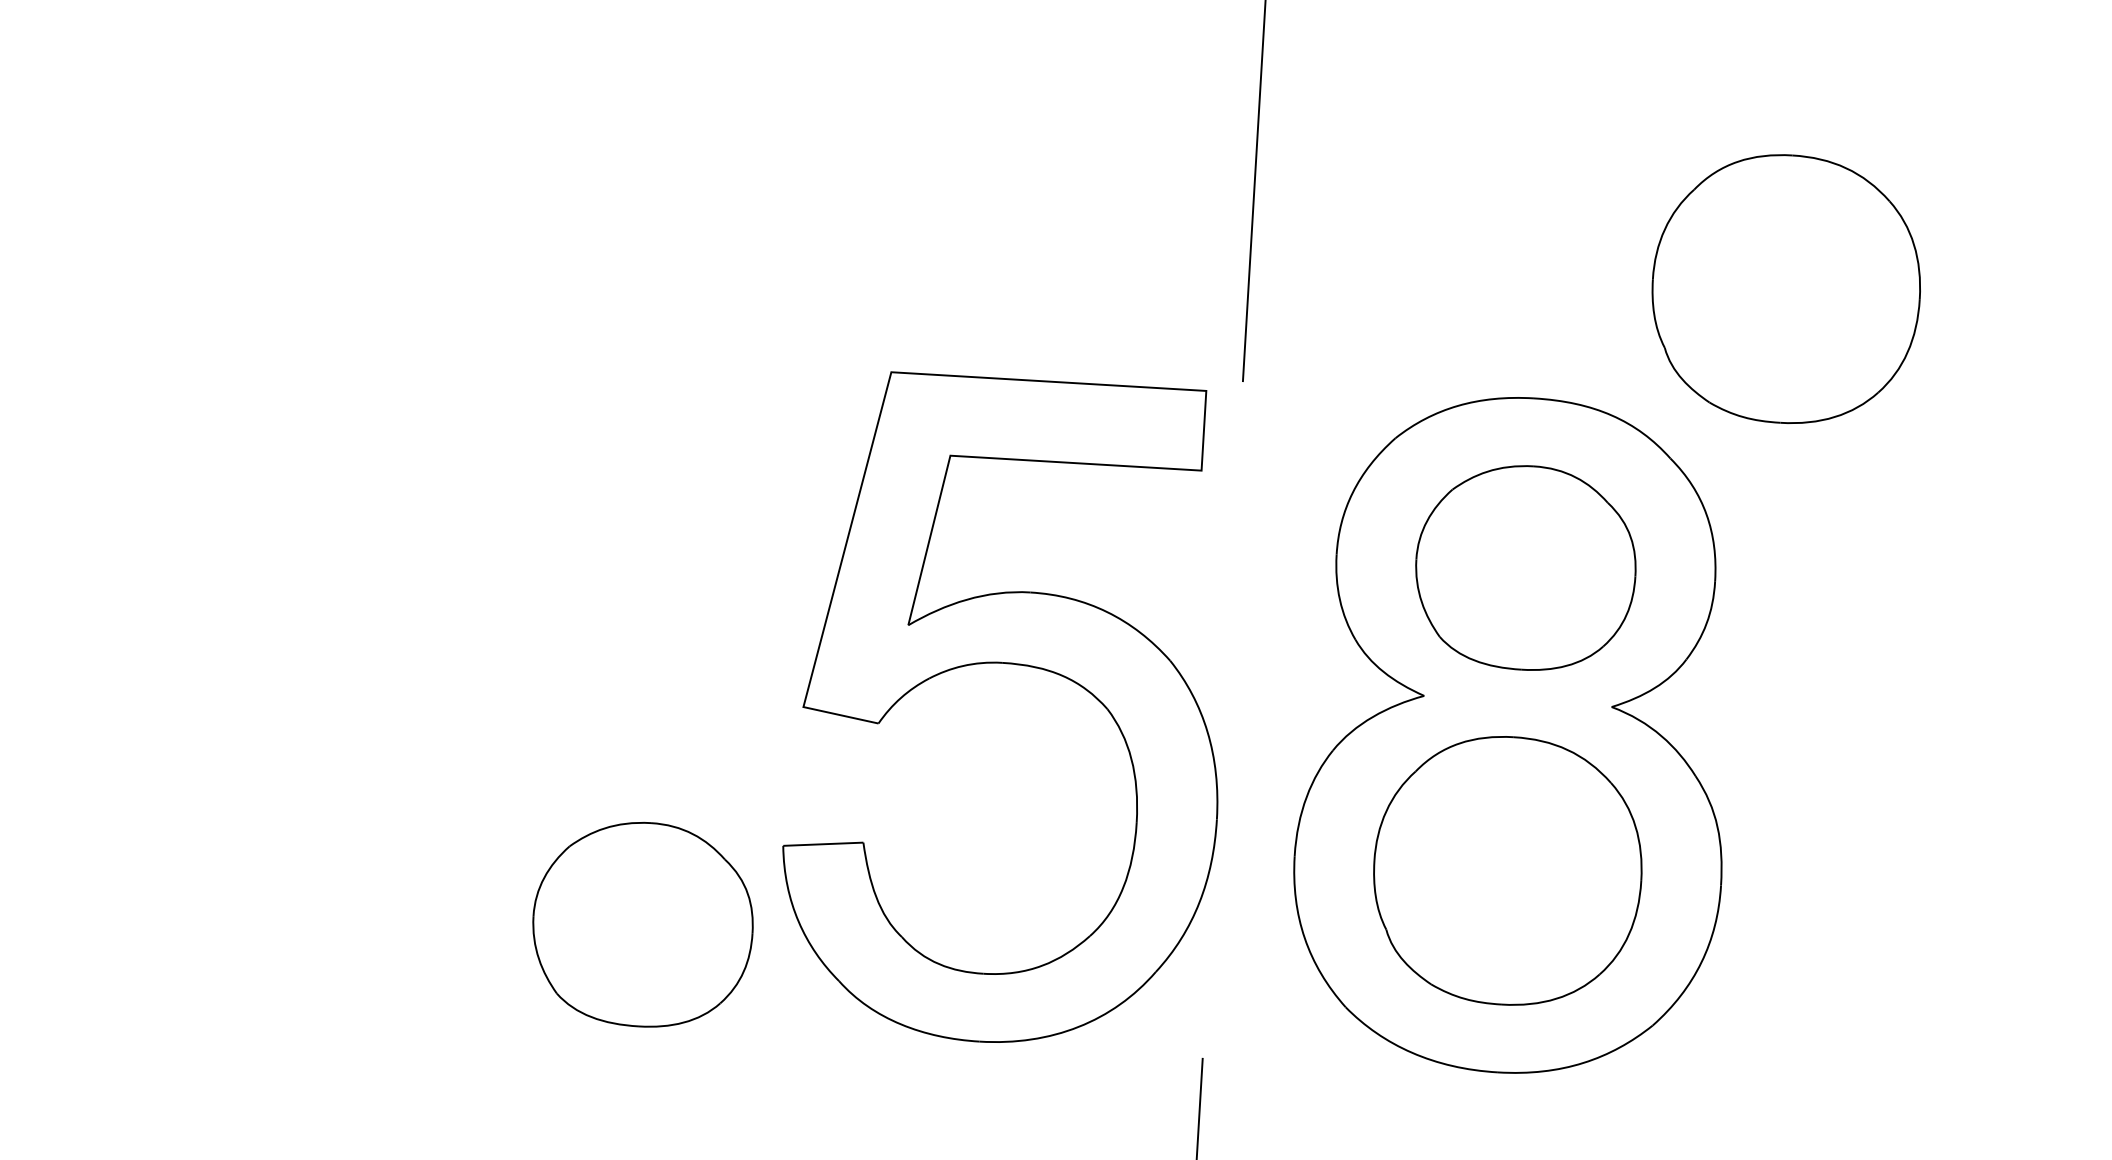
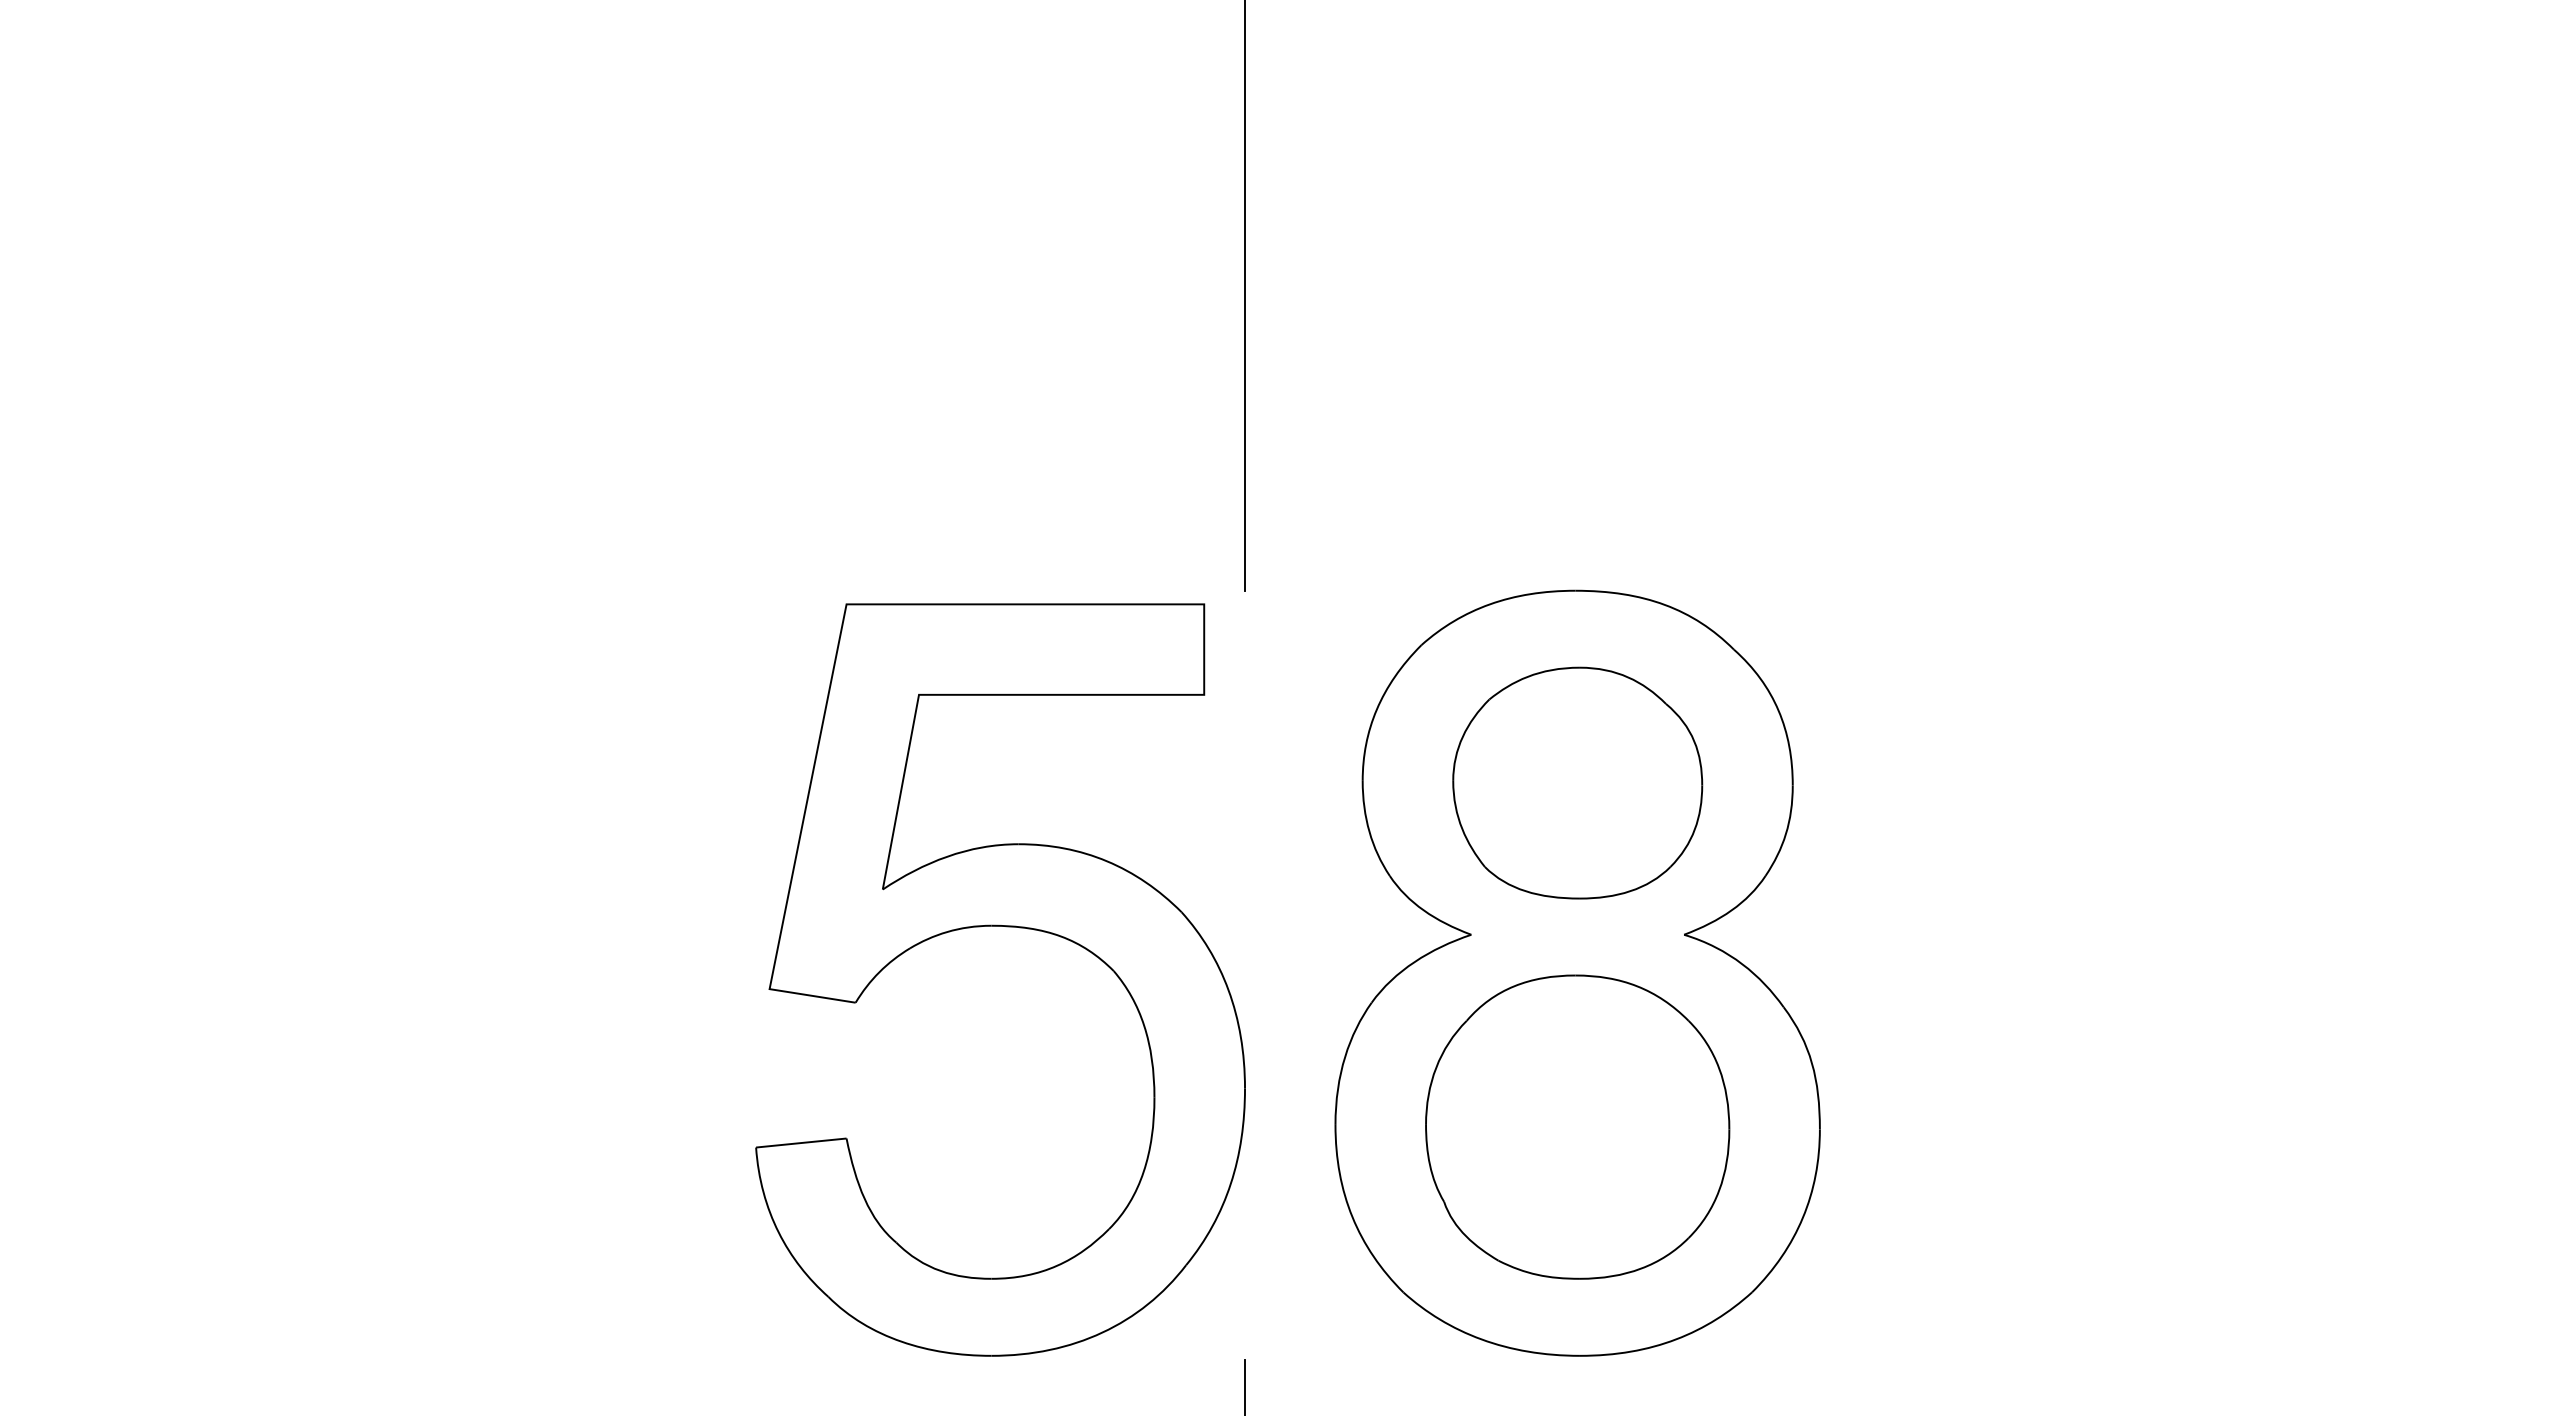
part: (1786, 288) -> (1853, 449), removed
part: (642, 924) -> (602, 1245), removed

